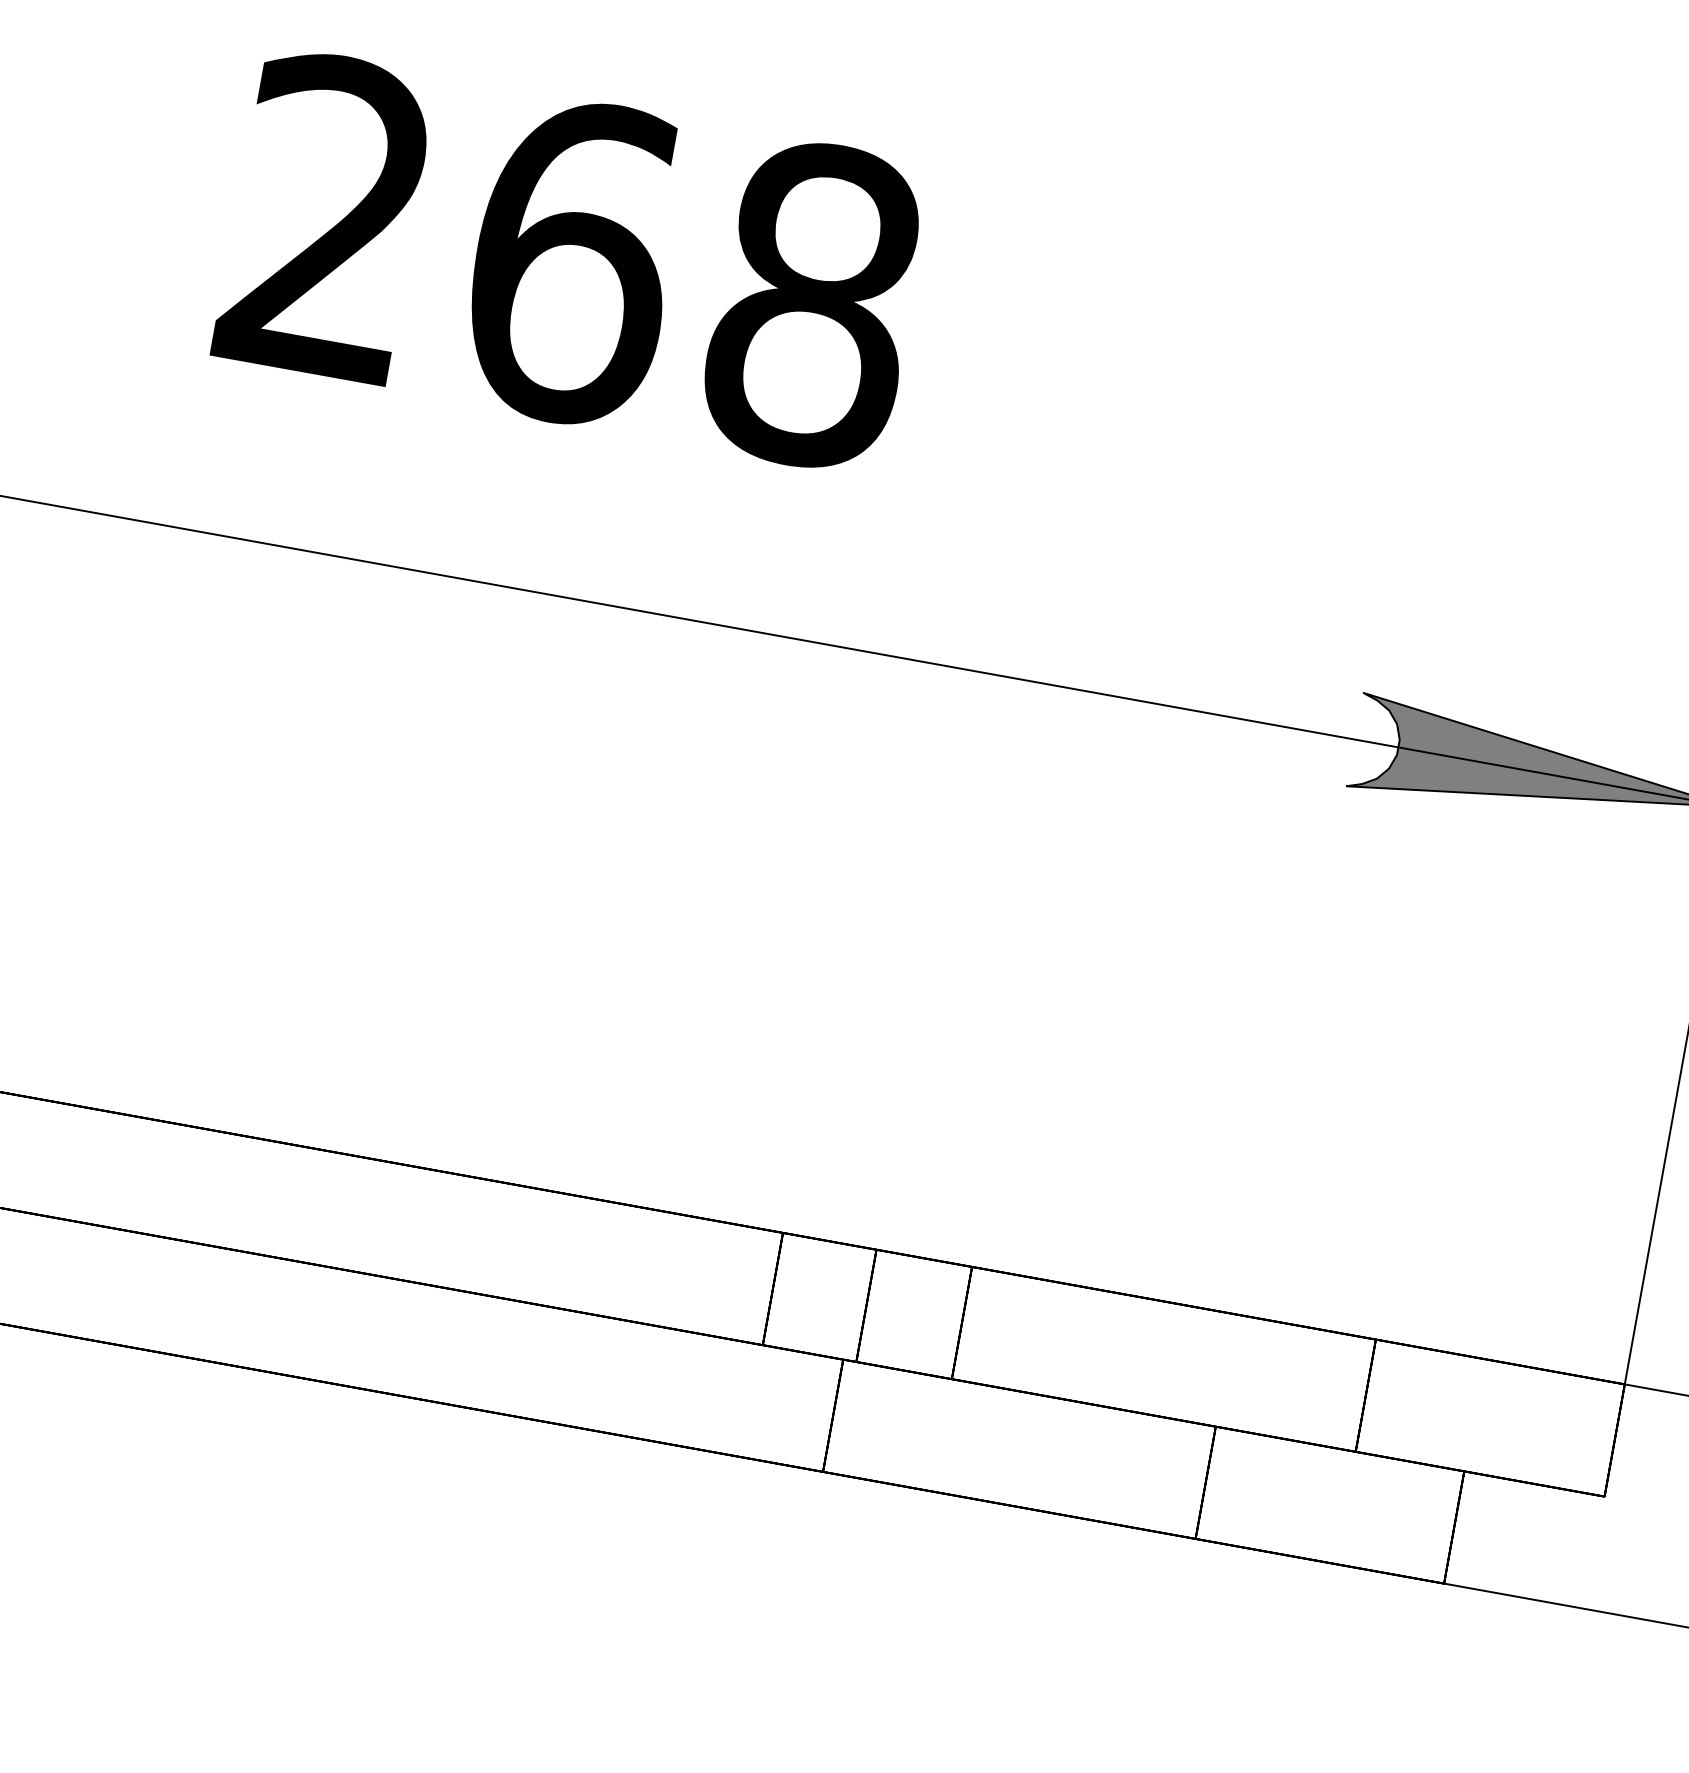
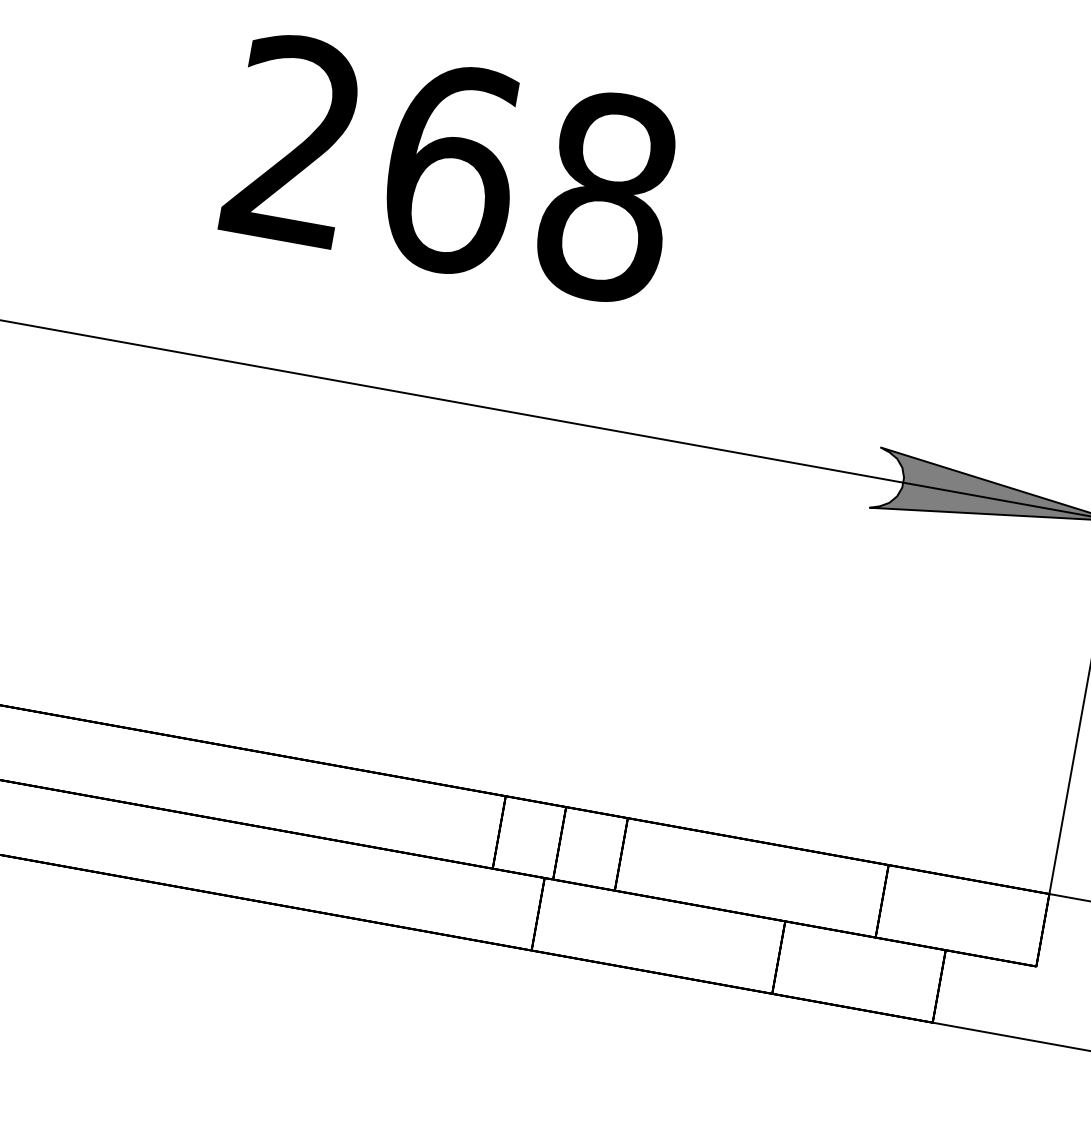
text: (564, 260) -> (446, 168), moved

